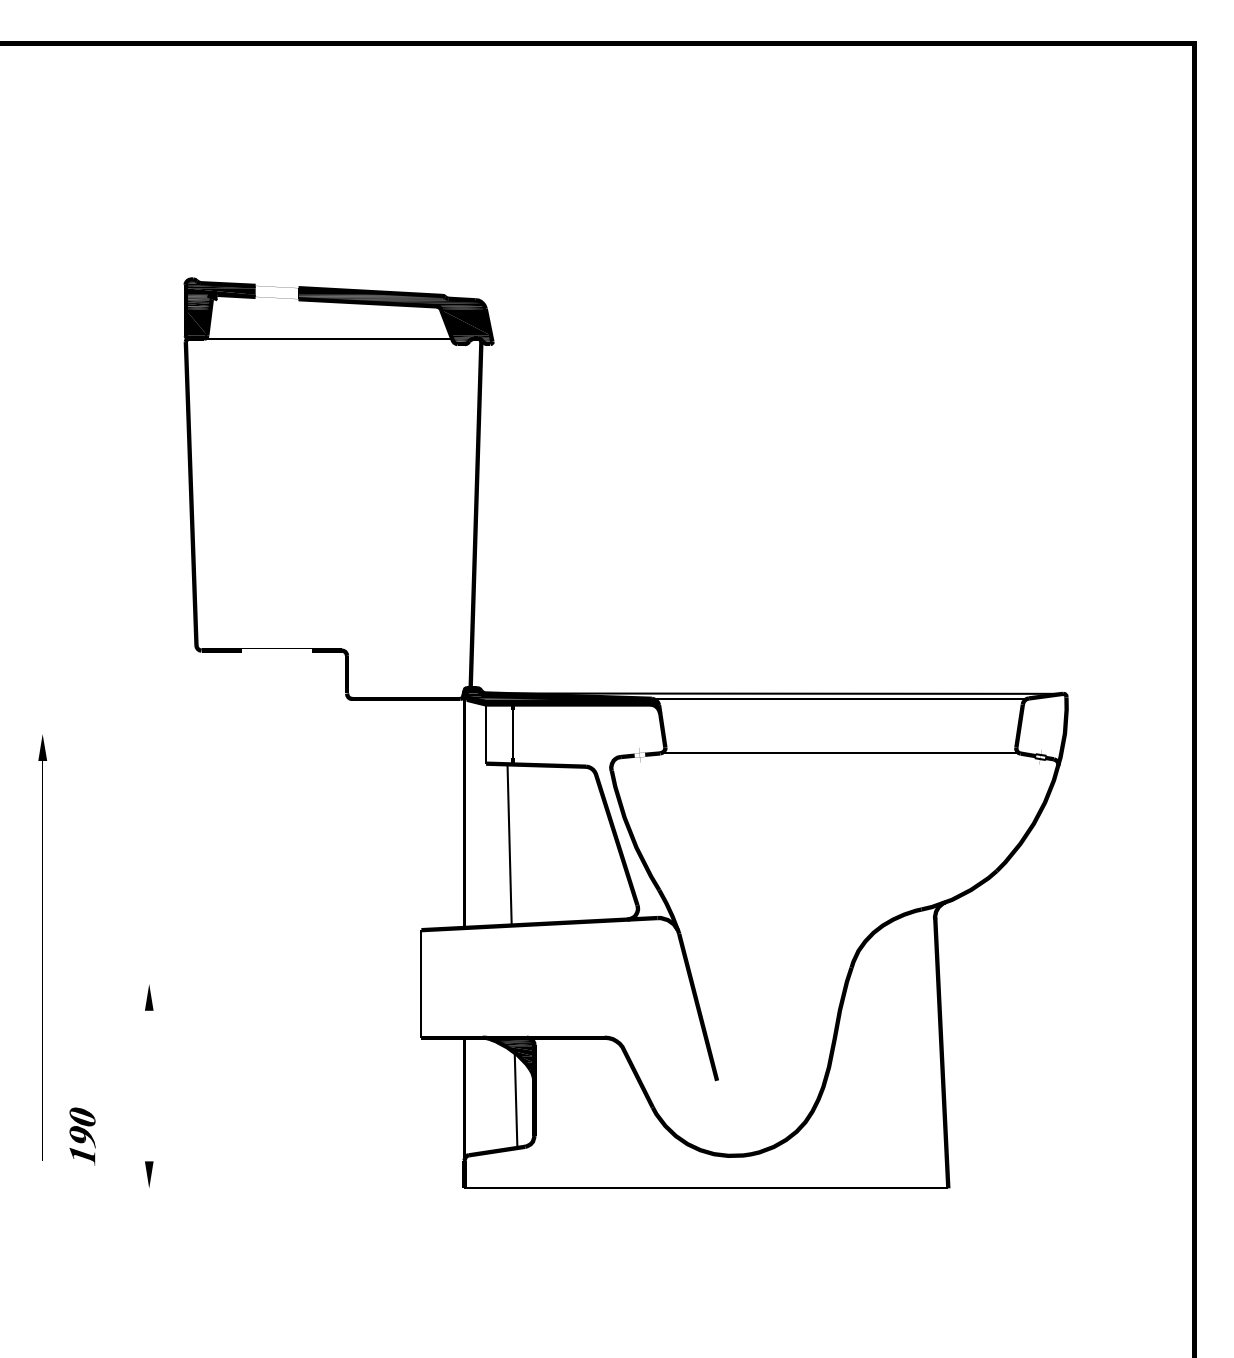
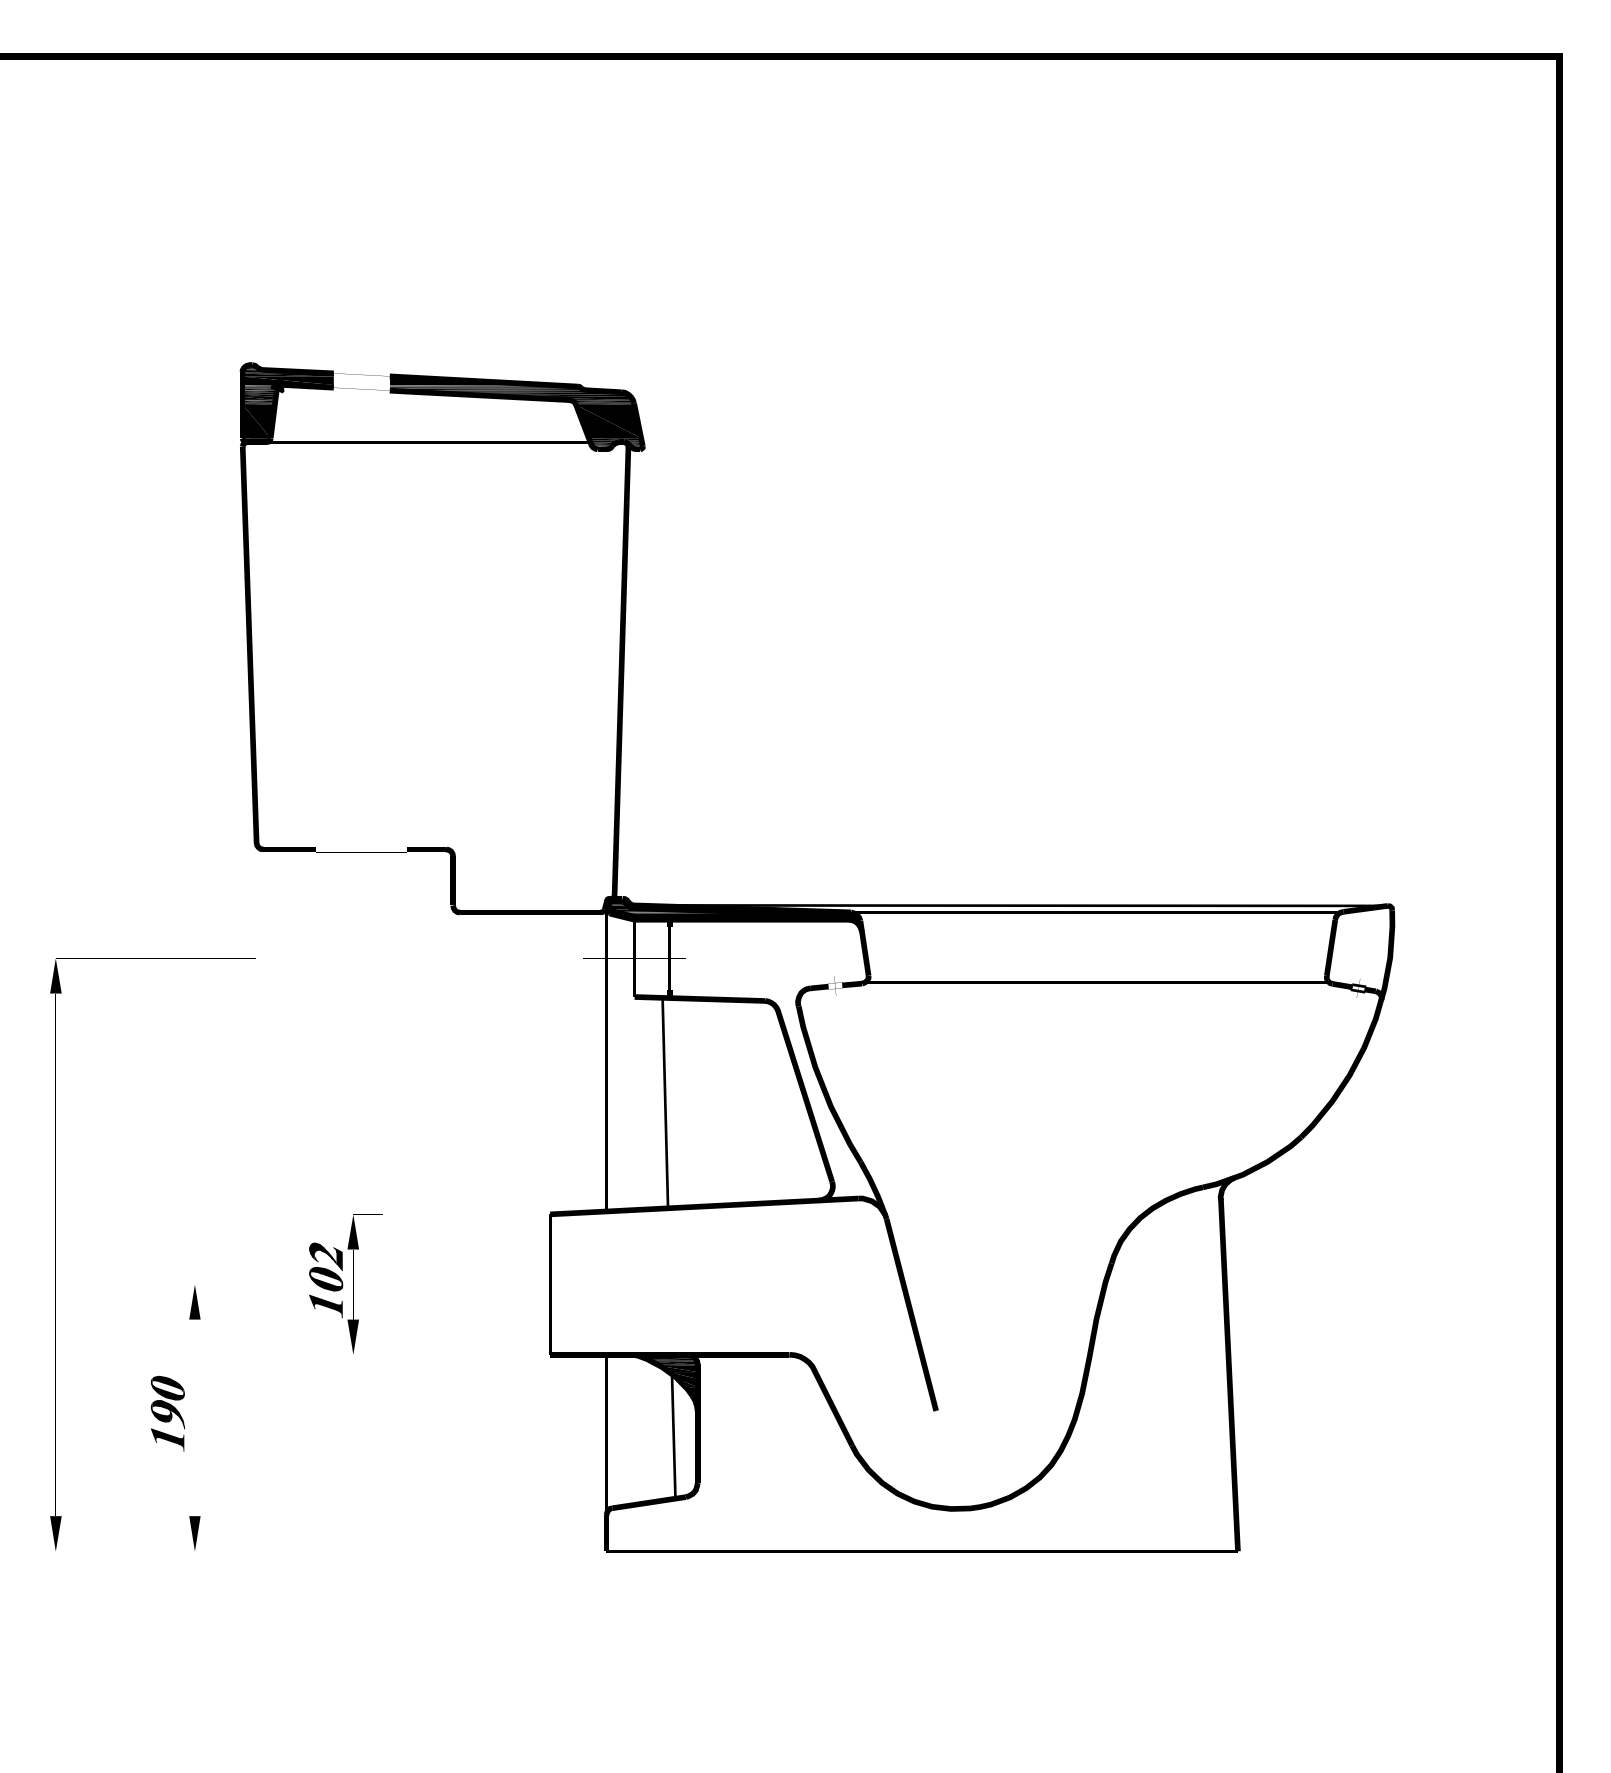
part: (264, 983) -> (345, 1283), added
part: (82, 1136) -> (167, 1413), moved
fill: (42, 1174) -> (55, 1533), added

